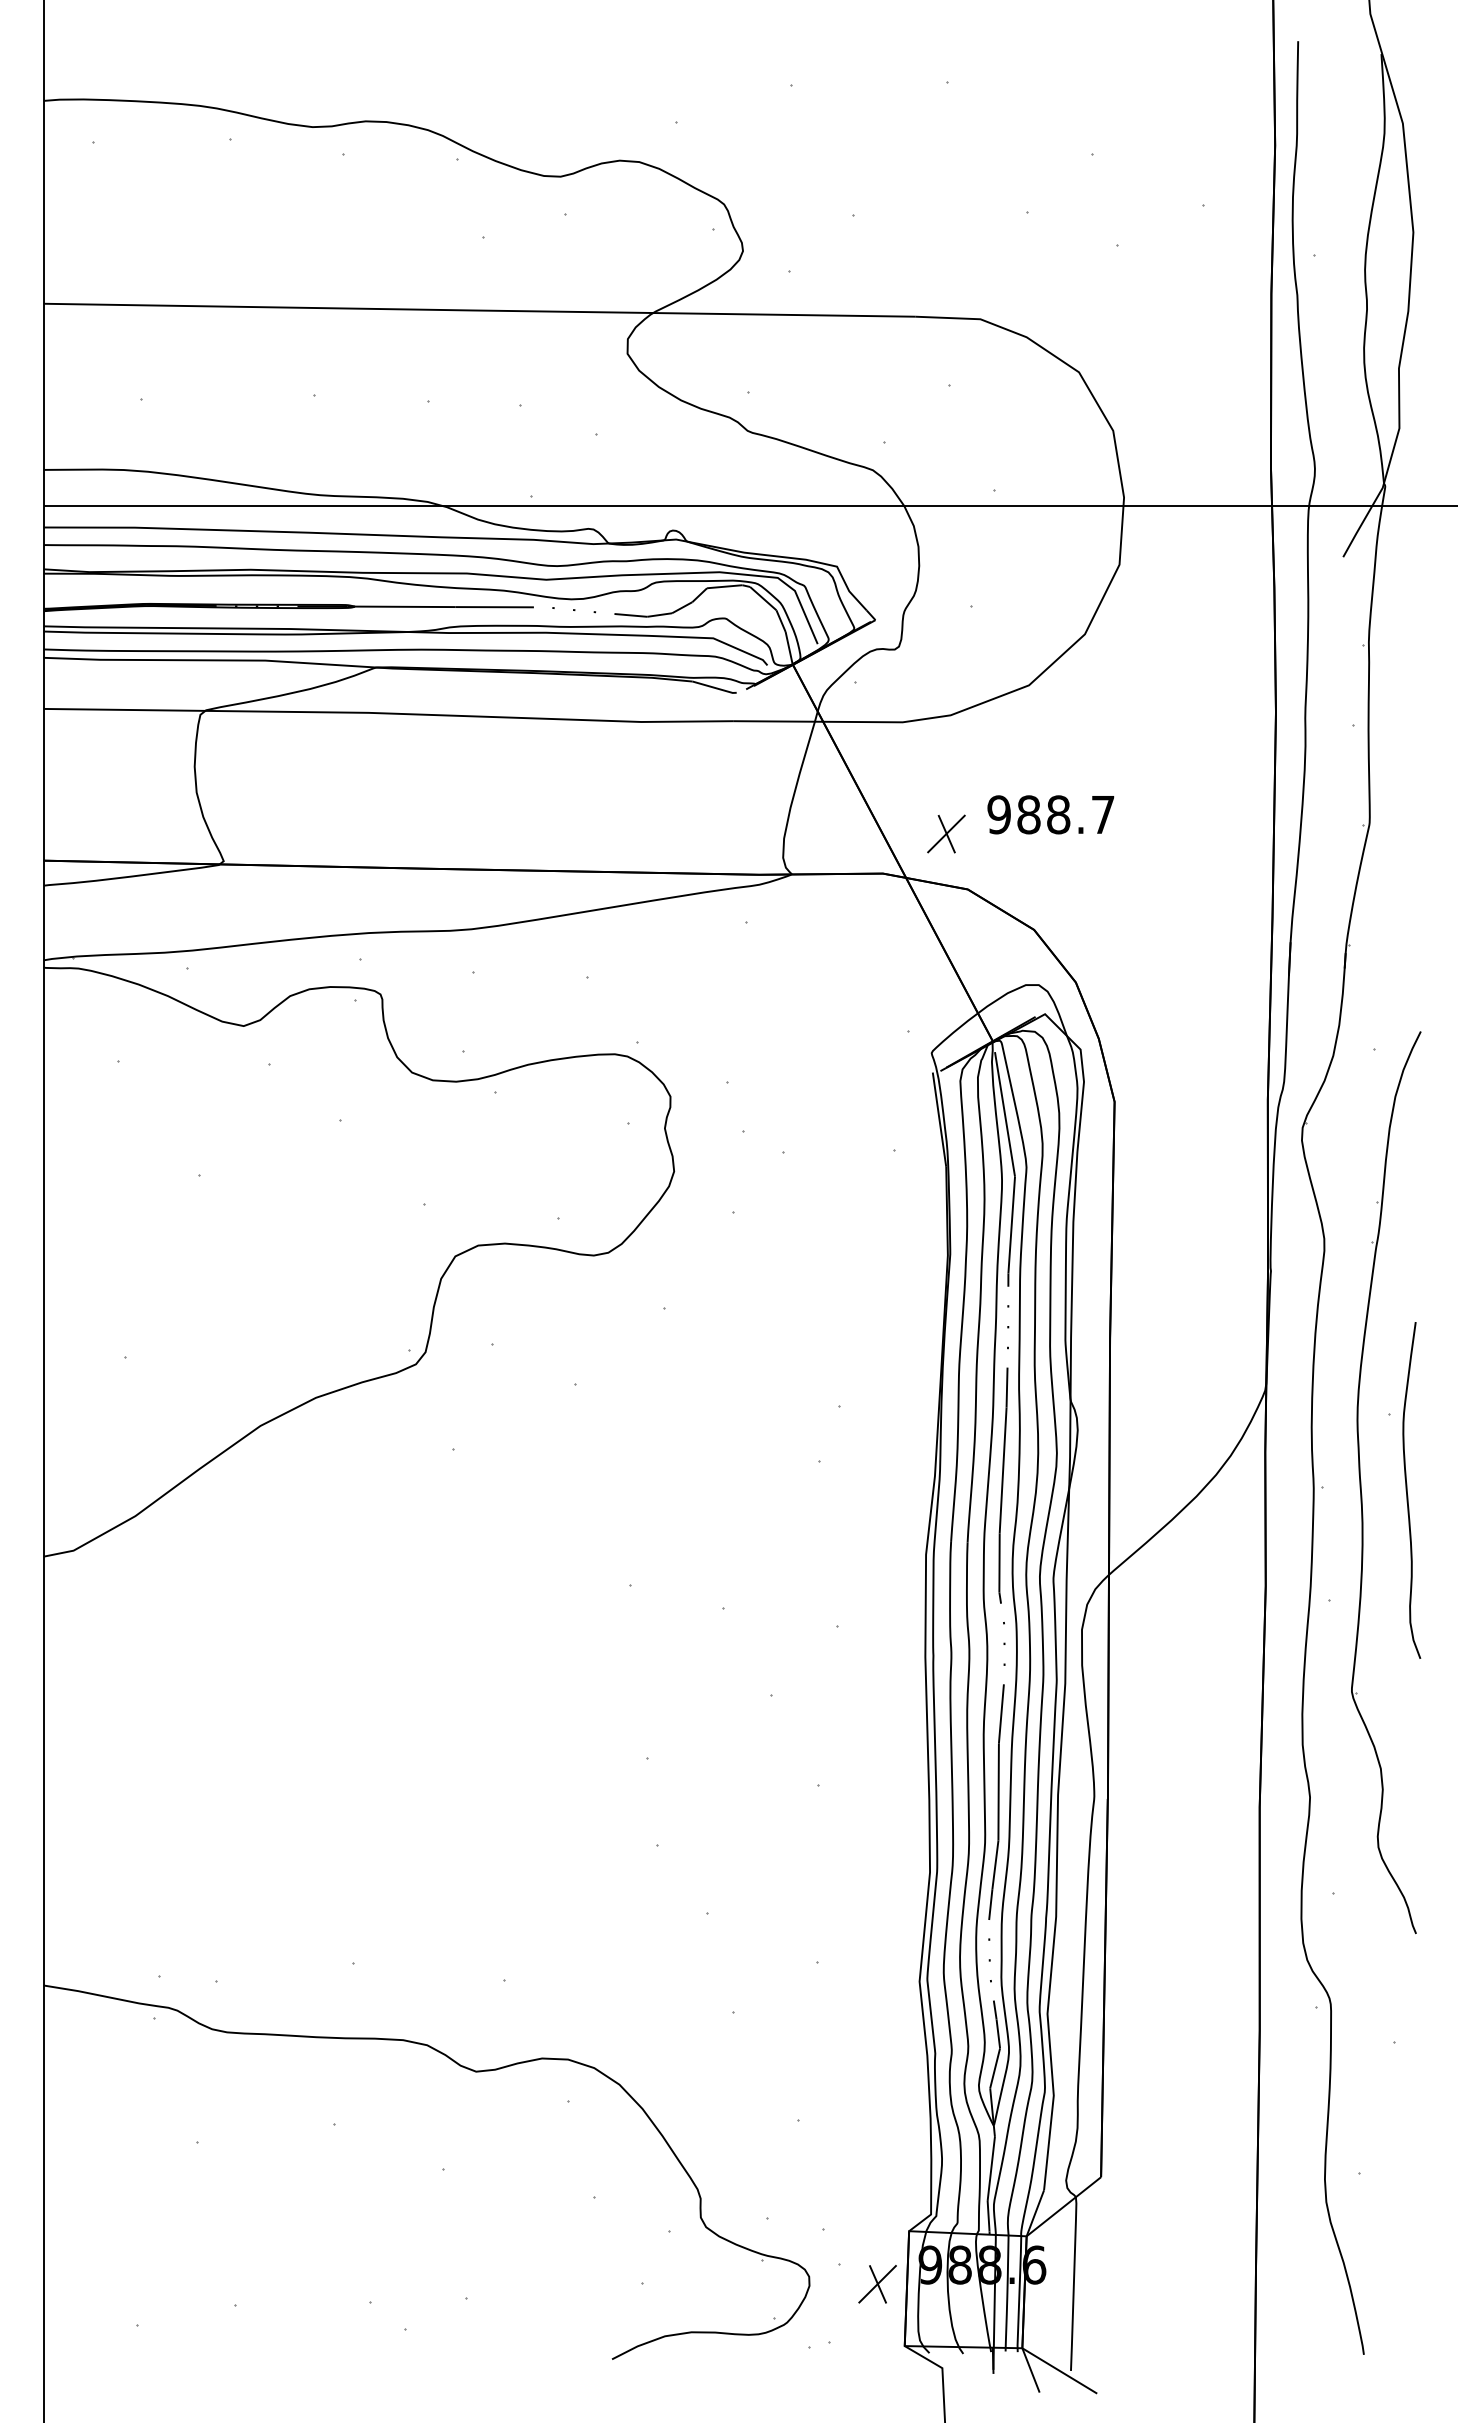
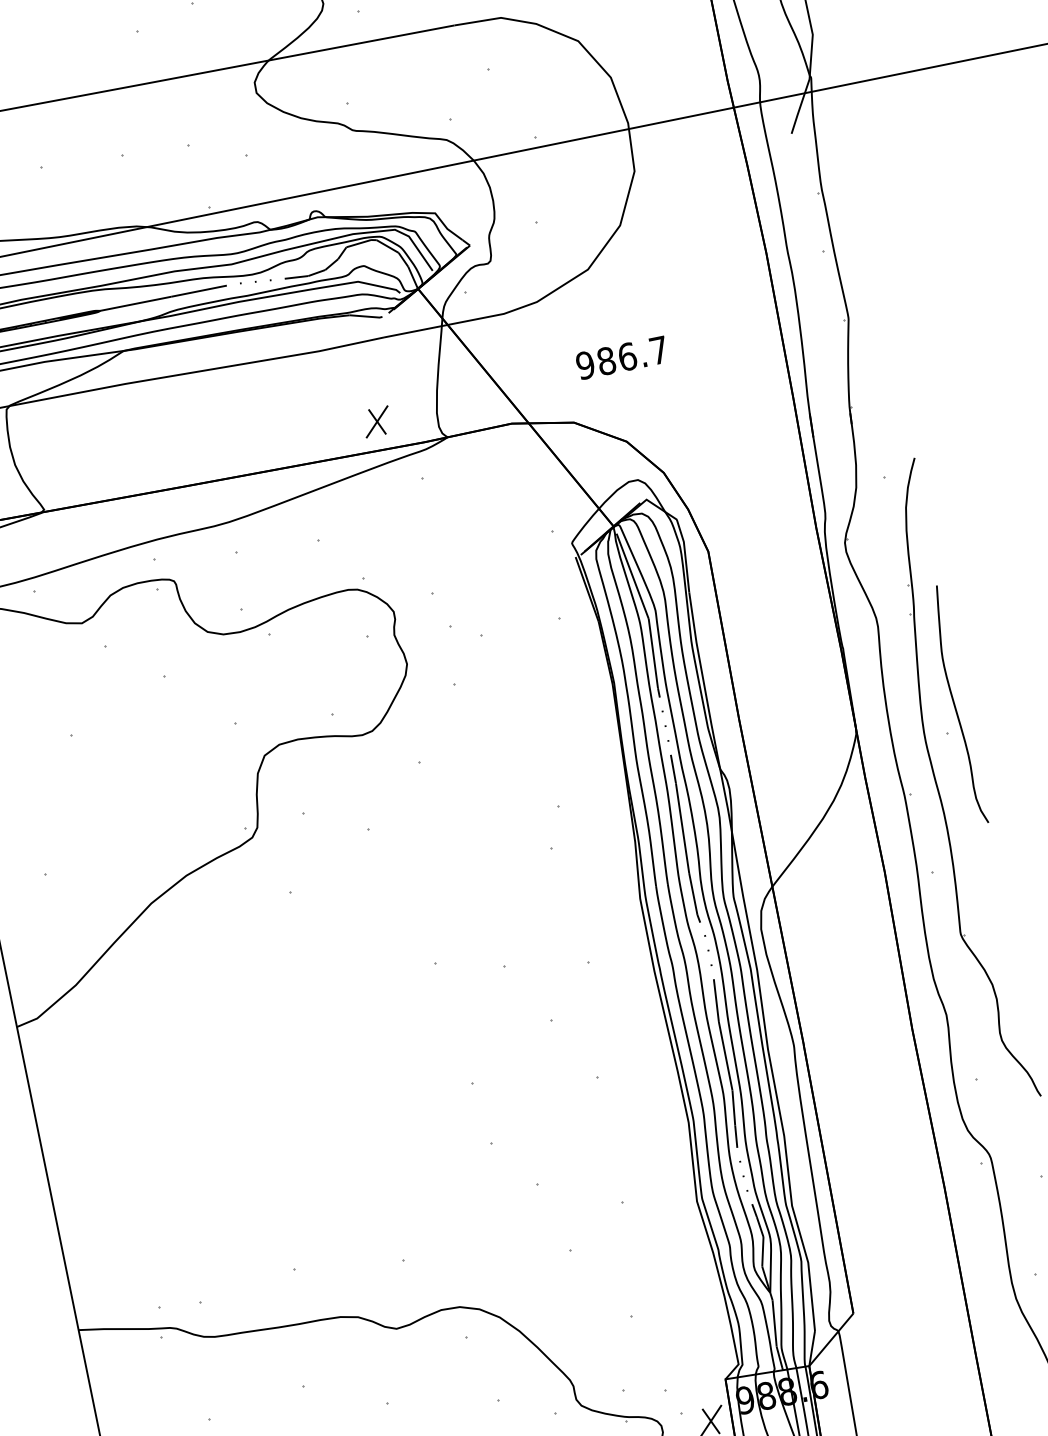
text: (1058, 814) -> (627, 356), 988.7 -> 986.7
part: (946, 833) -> (377, 421), moved
curve: (1407, 1490) -> (955, 705), moved

